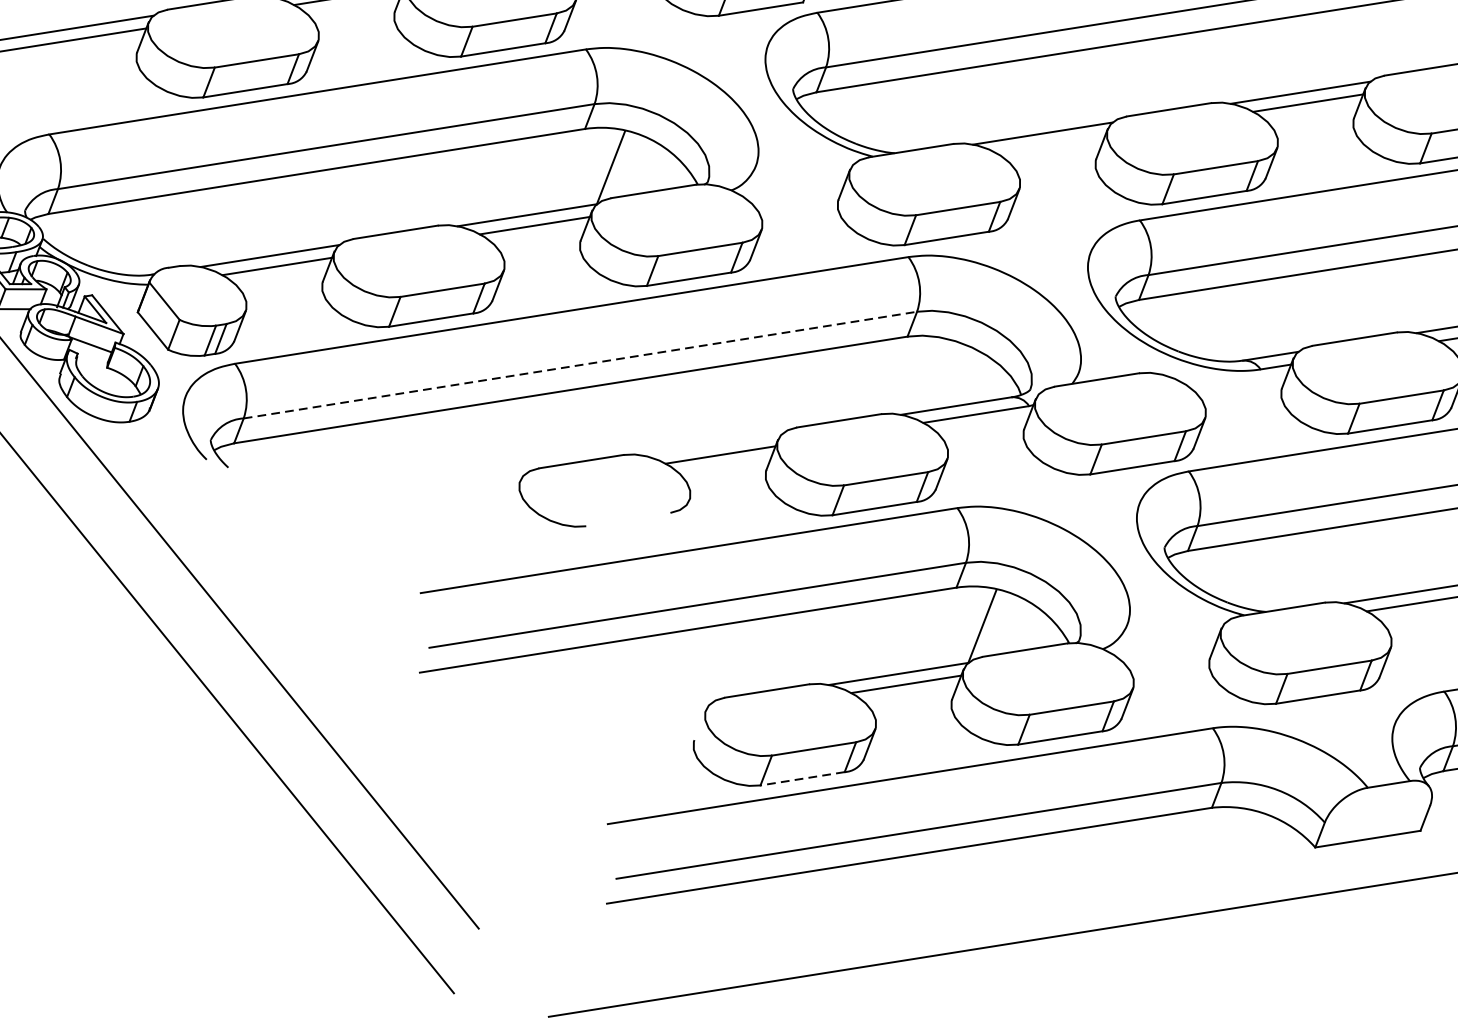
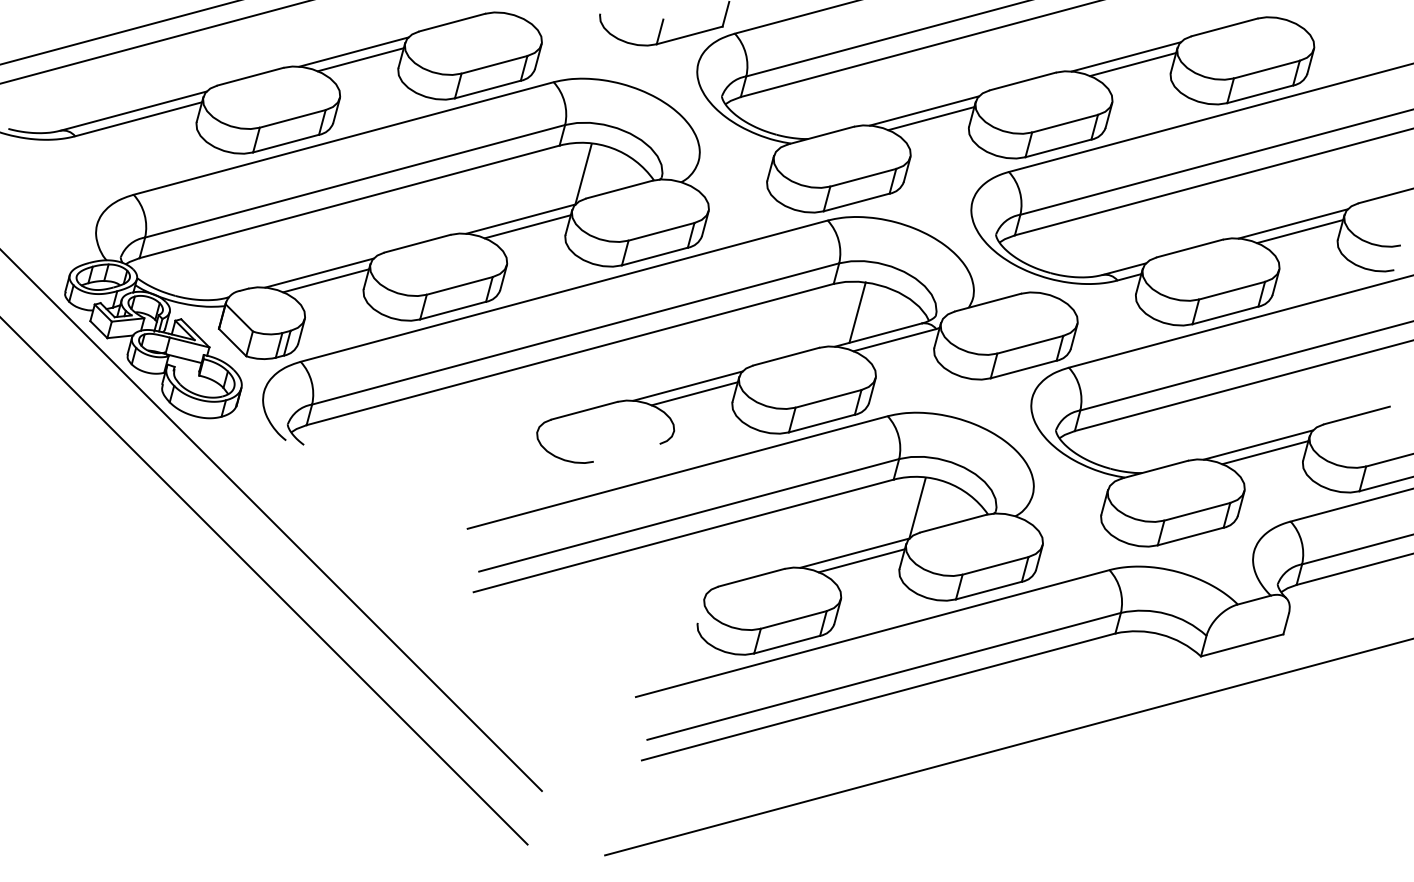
line: (1050, 143) -> (931, 118), added
line: (580, 364) -> (575, 333), dashed -> solid
line: (933, 375) -> (857, 312), added
line: (712, 443) -> (687, 385), added
line: (801, 778) -> (786, 644), dashed -> solid

